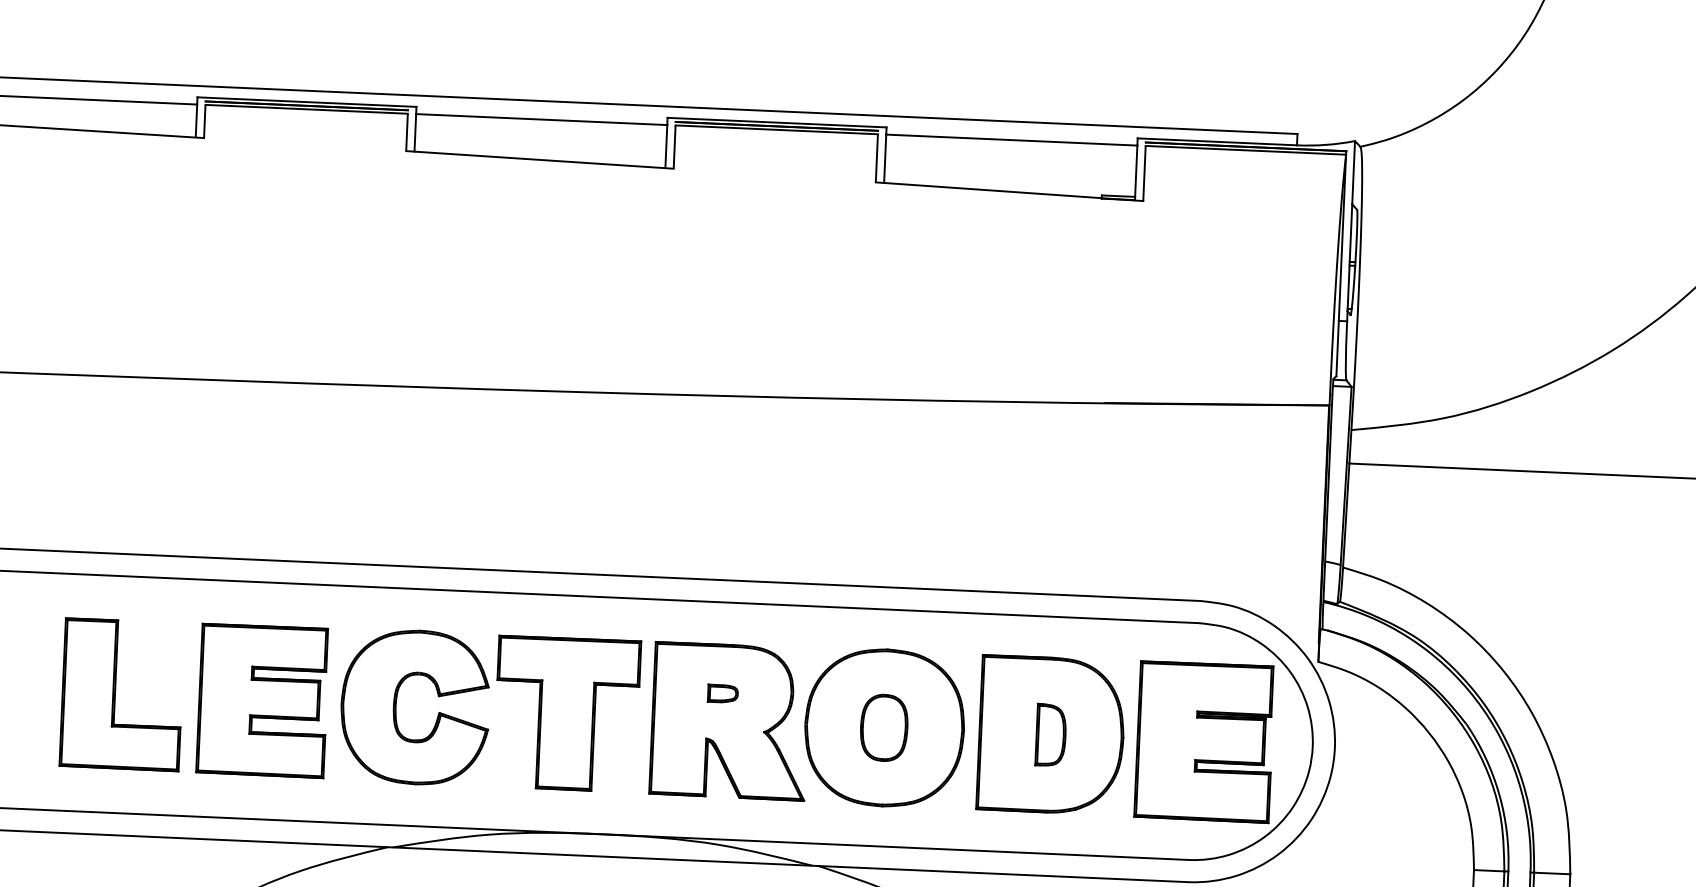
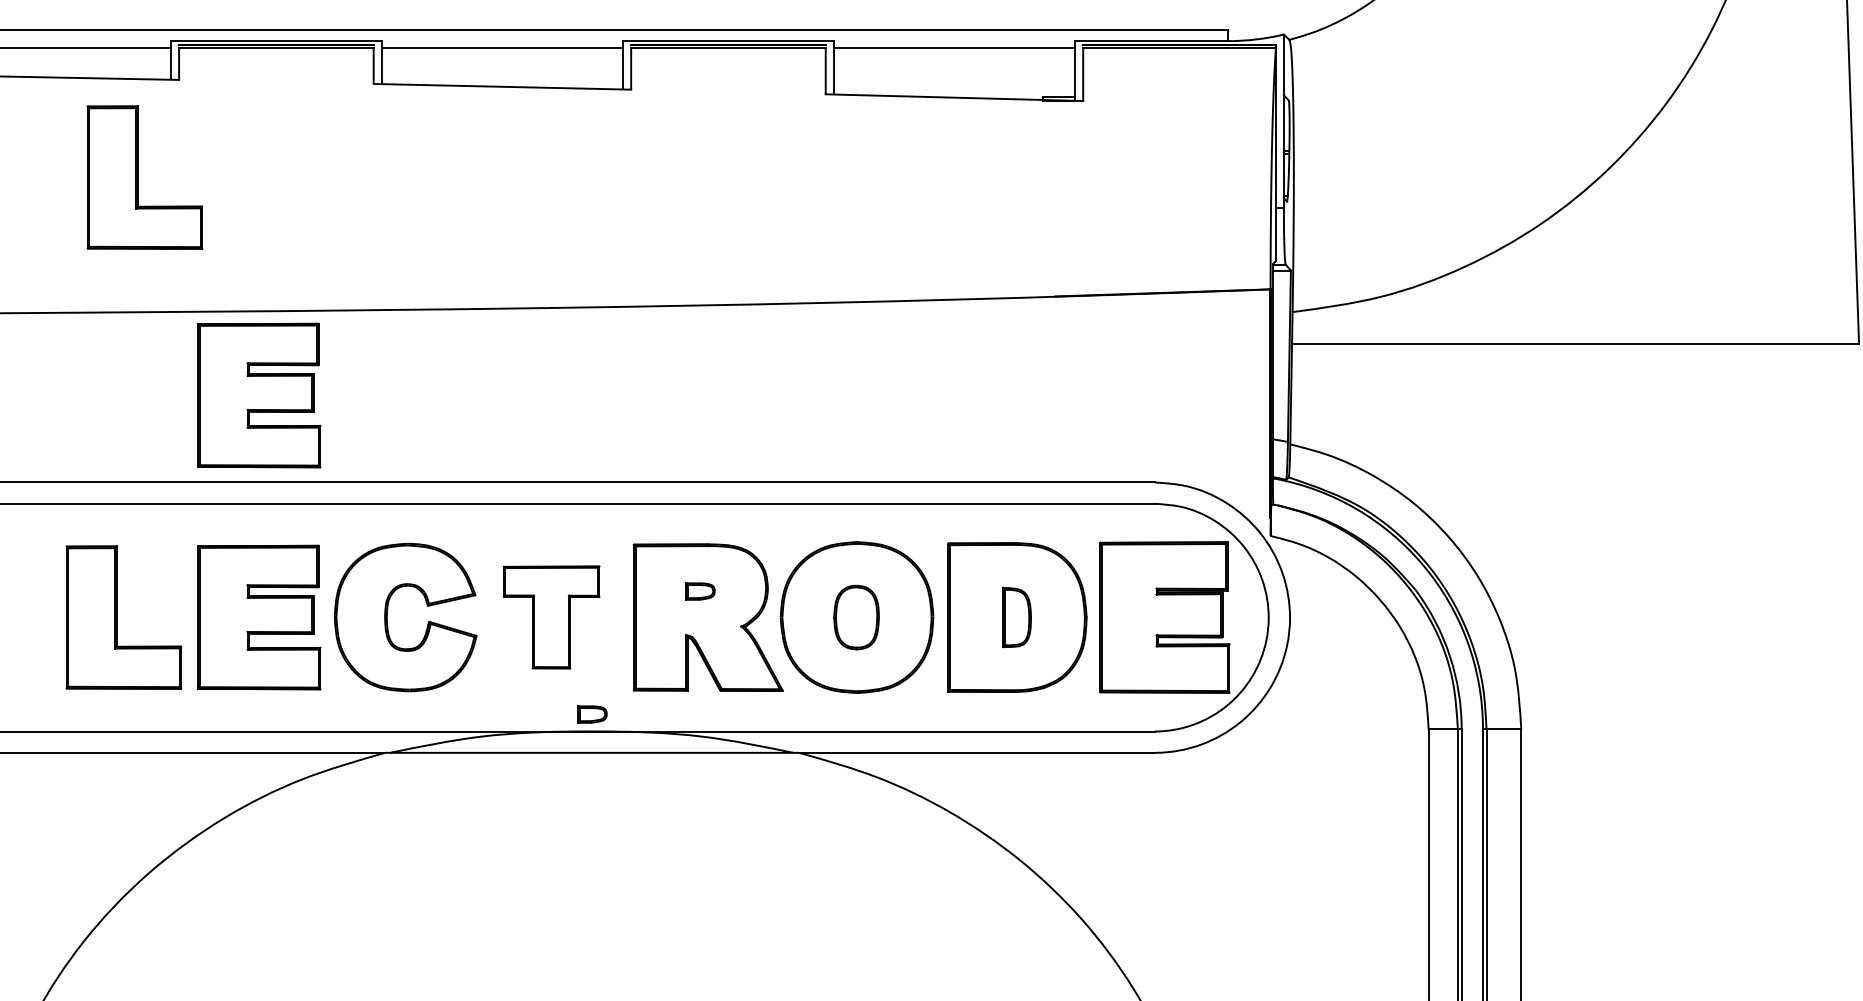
part: (163, 237) -> (144, 177), added
part: (273, 469) -> (259, 395), added
part: (566, 714) -> (551, 617), size x0.7
part: (605, 816) -> (592, 714), added

